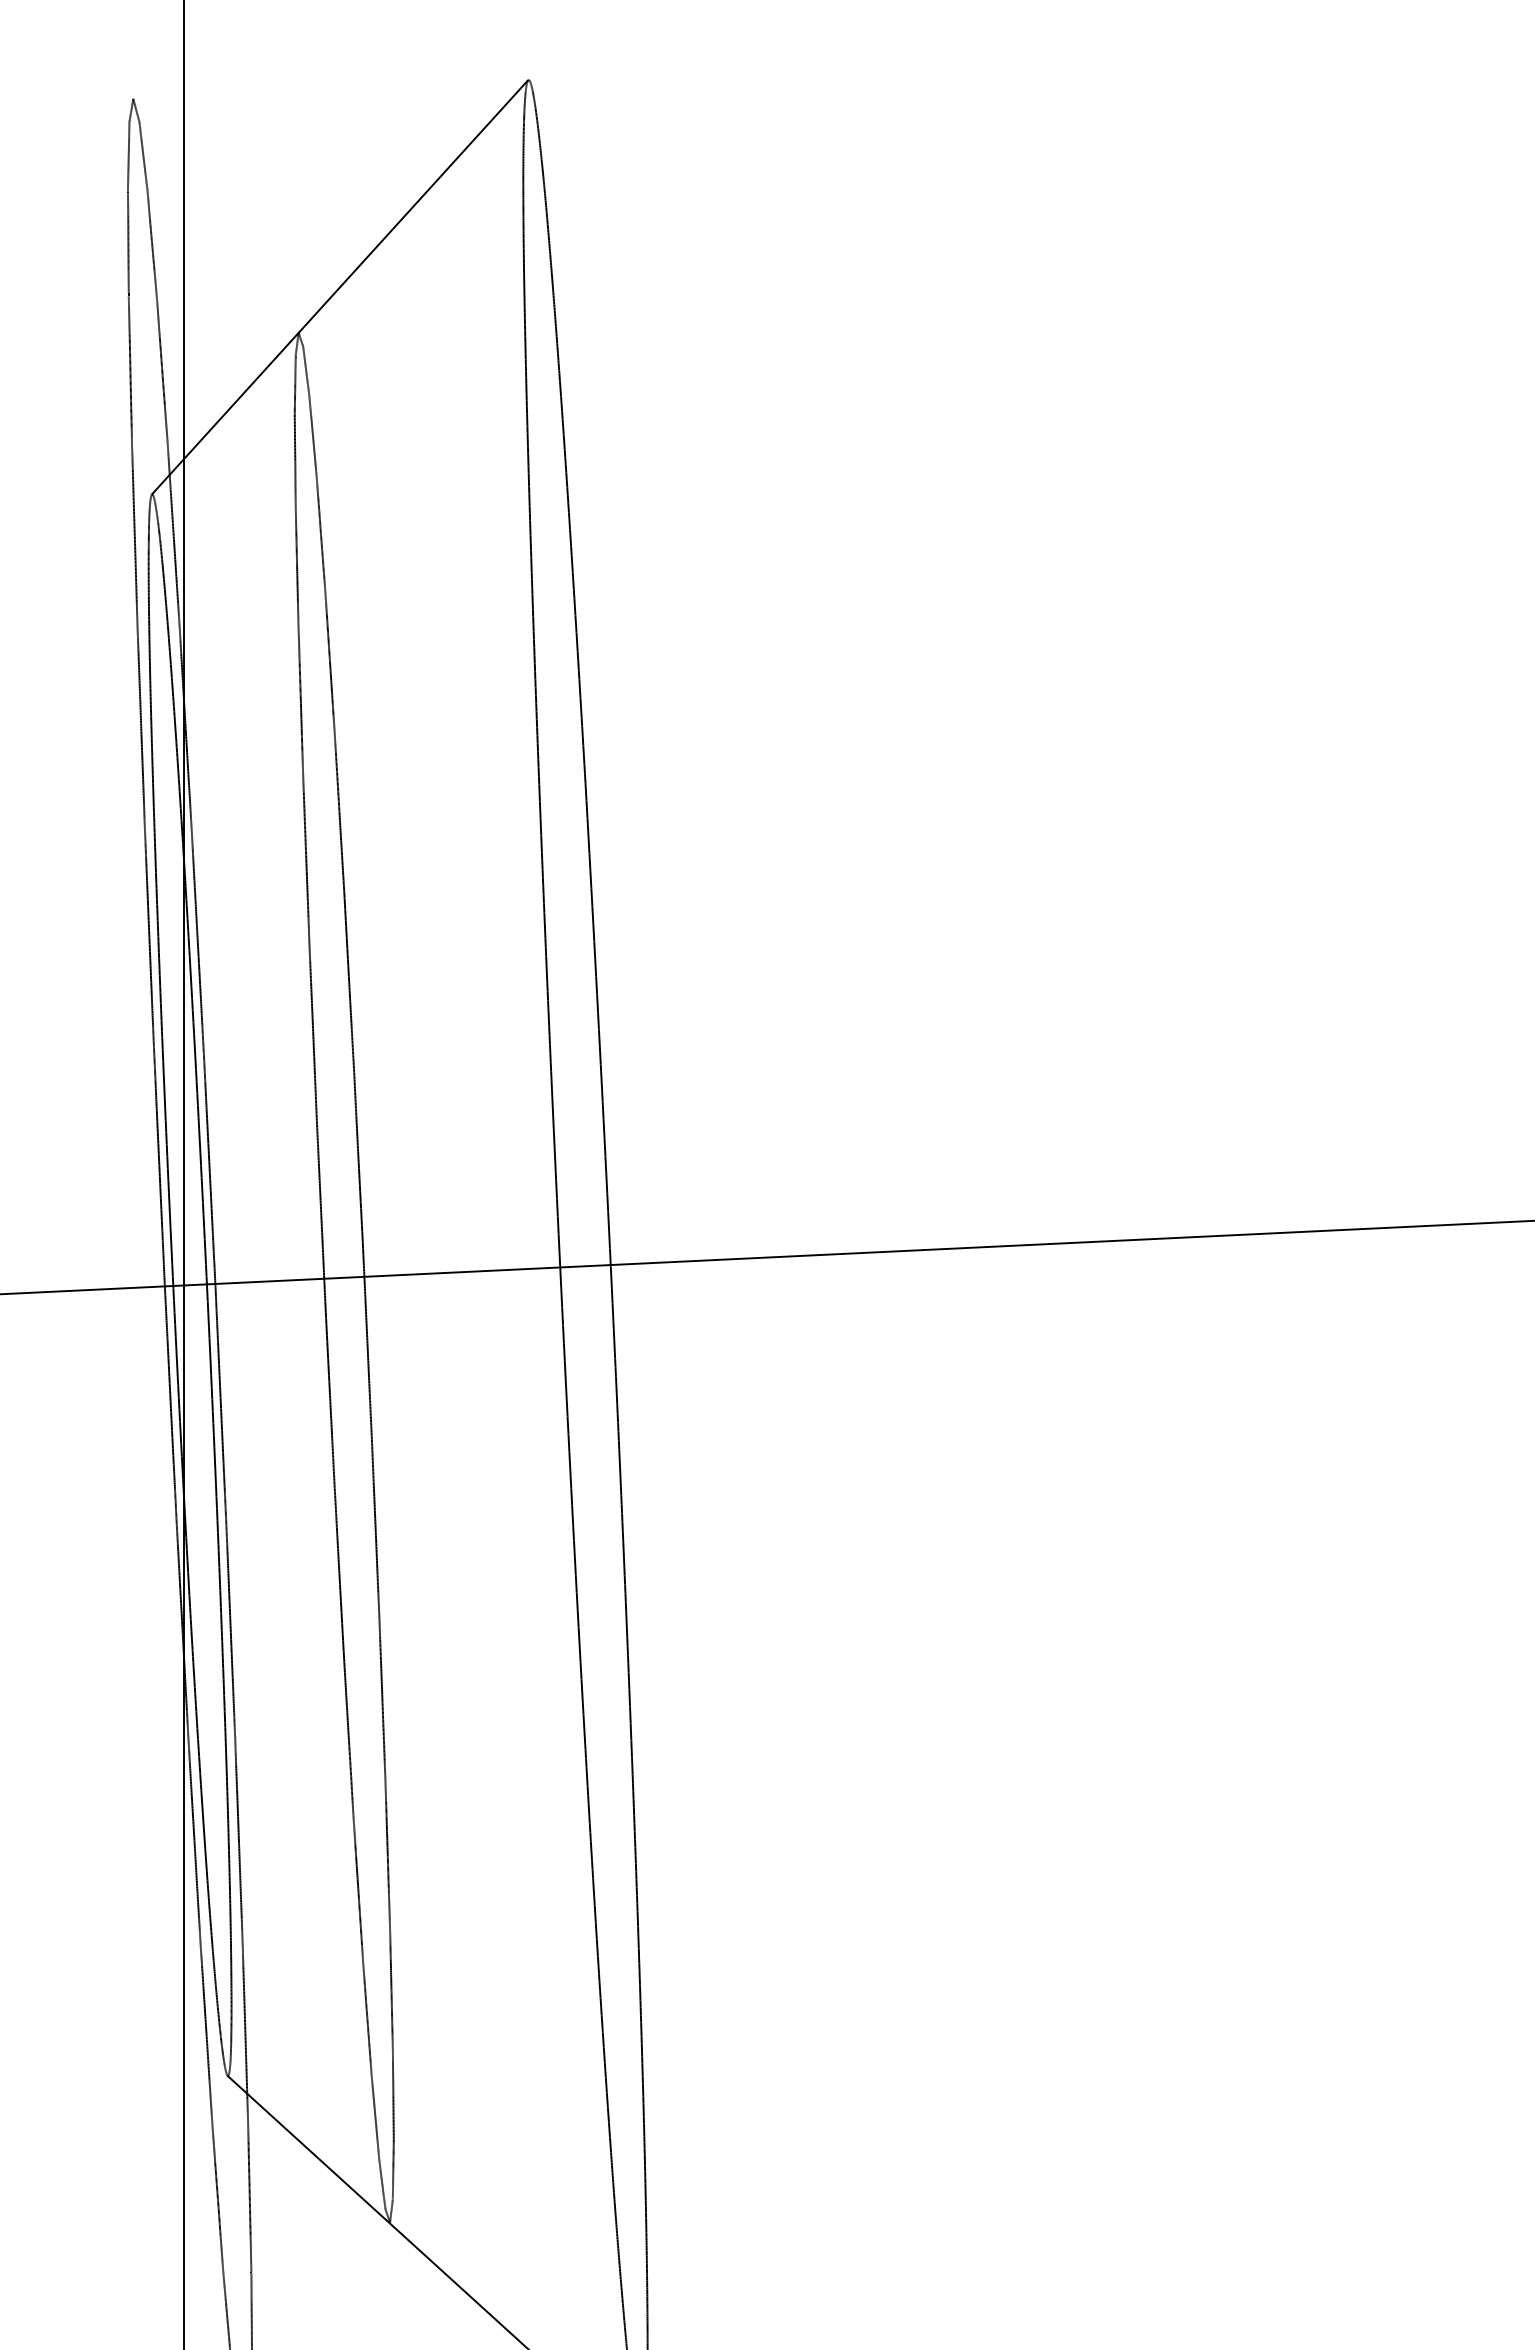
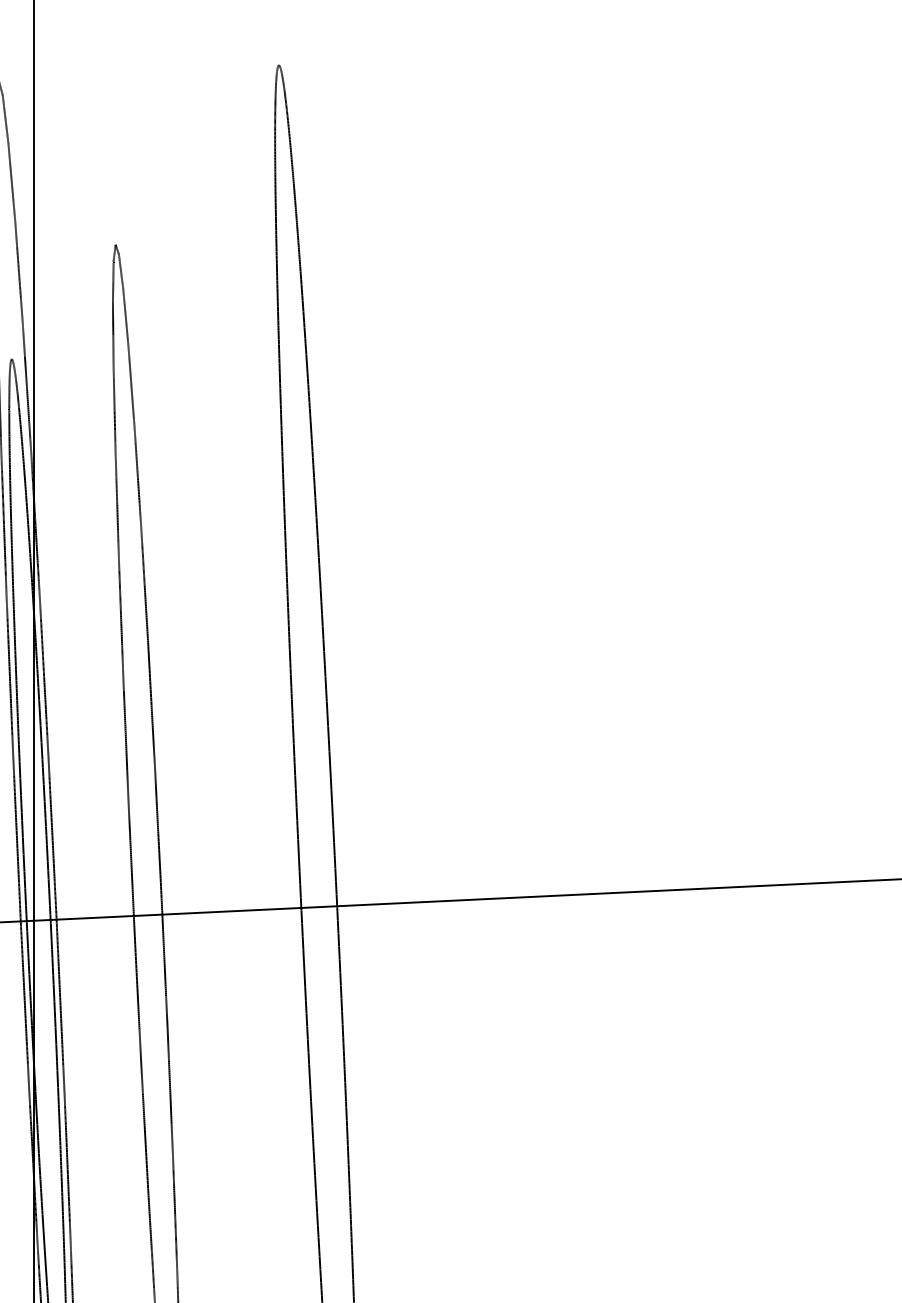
line: (339, 287) -> (144, 212), removed

